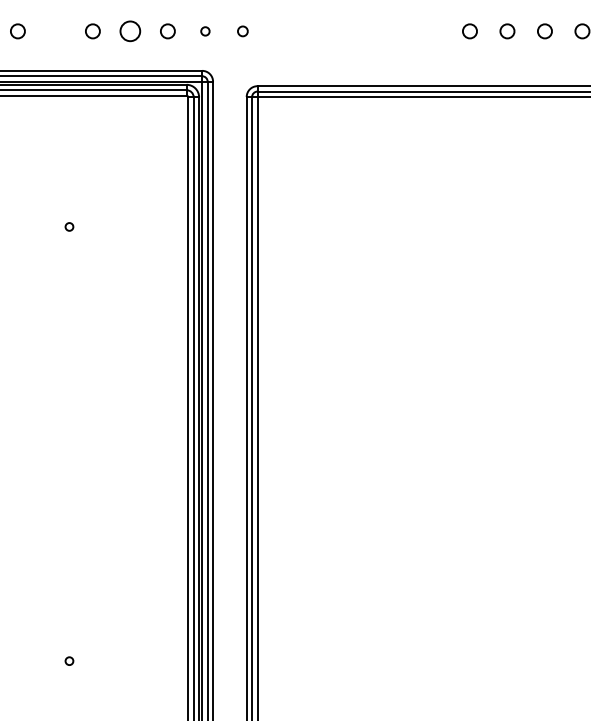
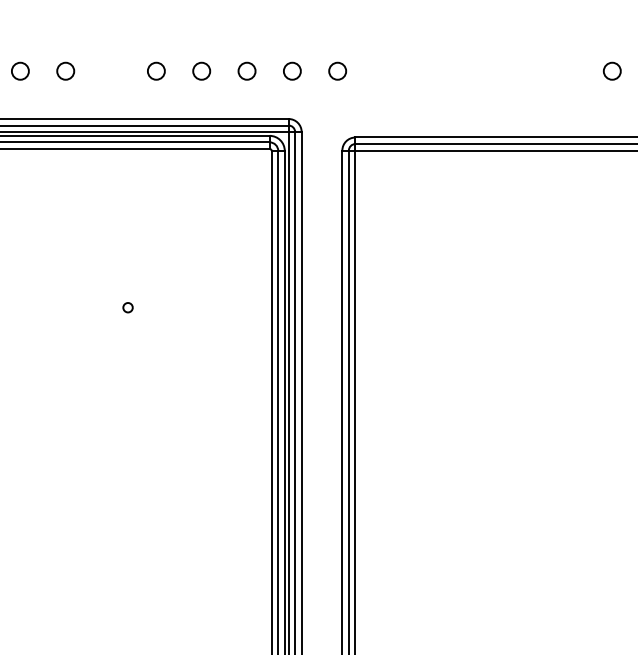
circle: (130, 31) -> (201, 71), size x0.71
circle: (205, 31) -> (292, 71), size x1.67
circle: (242, 31) -> (337, 71), size x1.43

